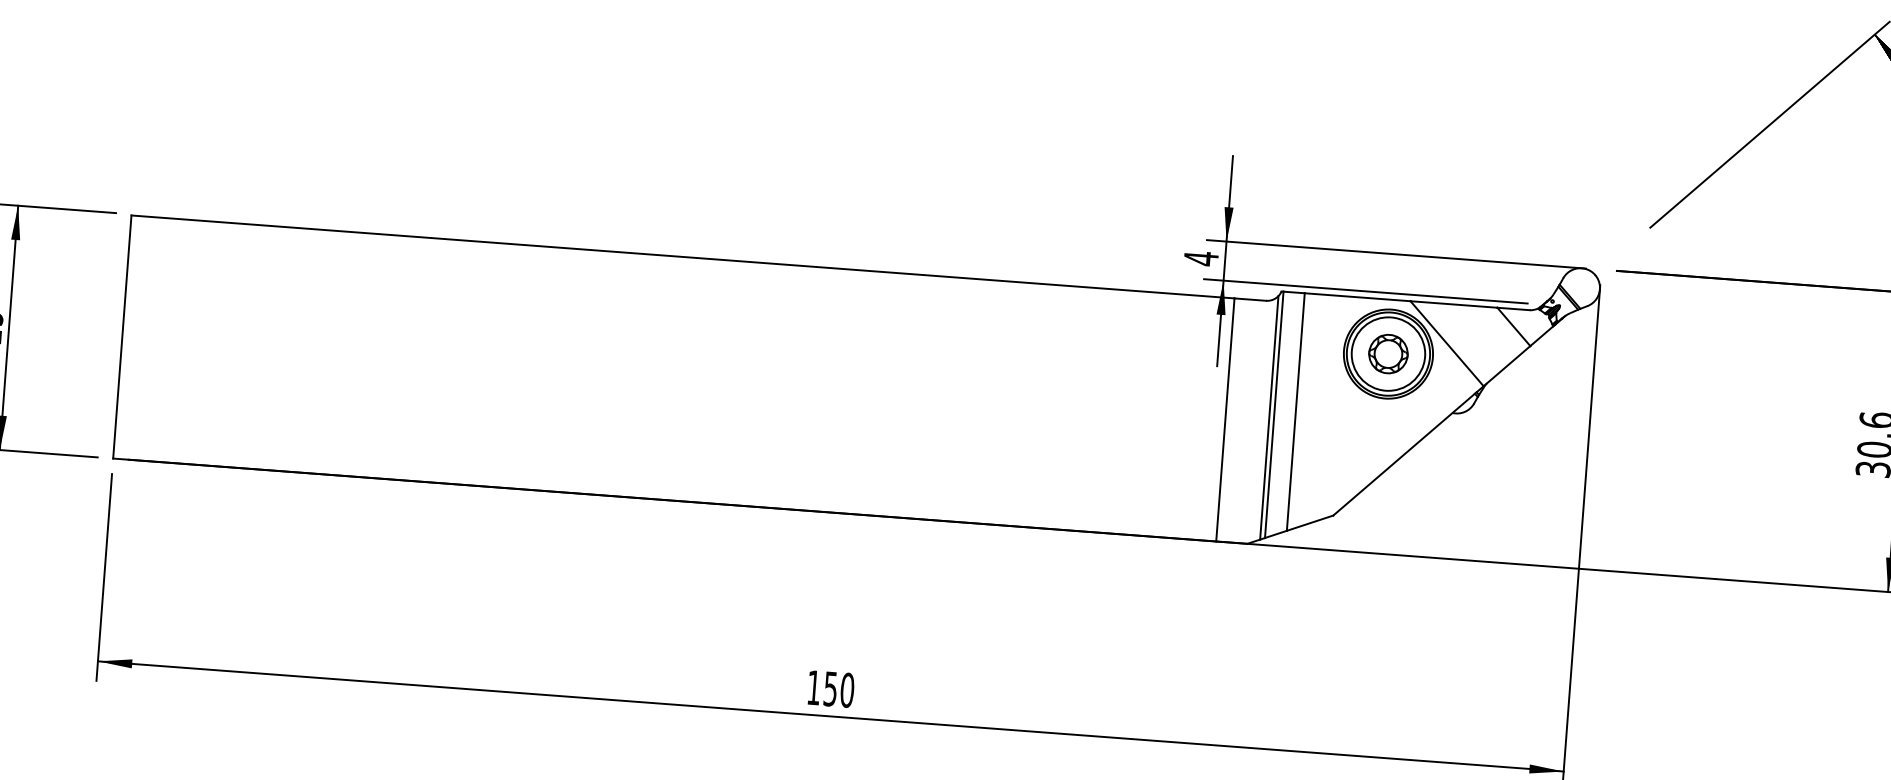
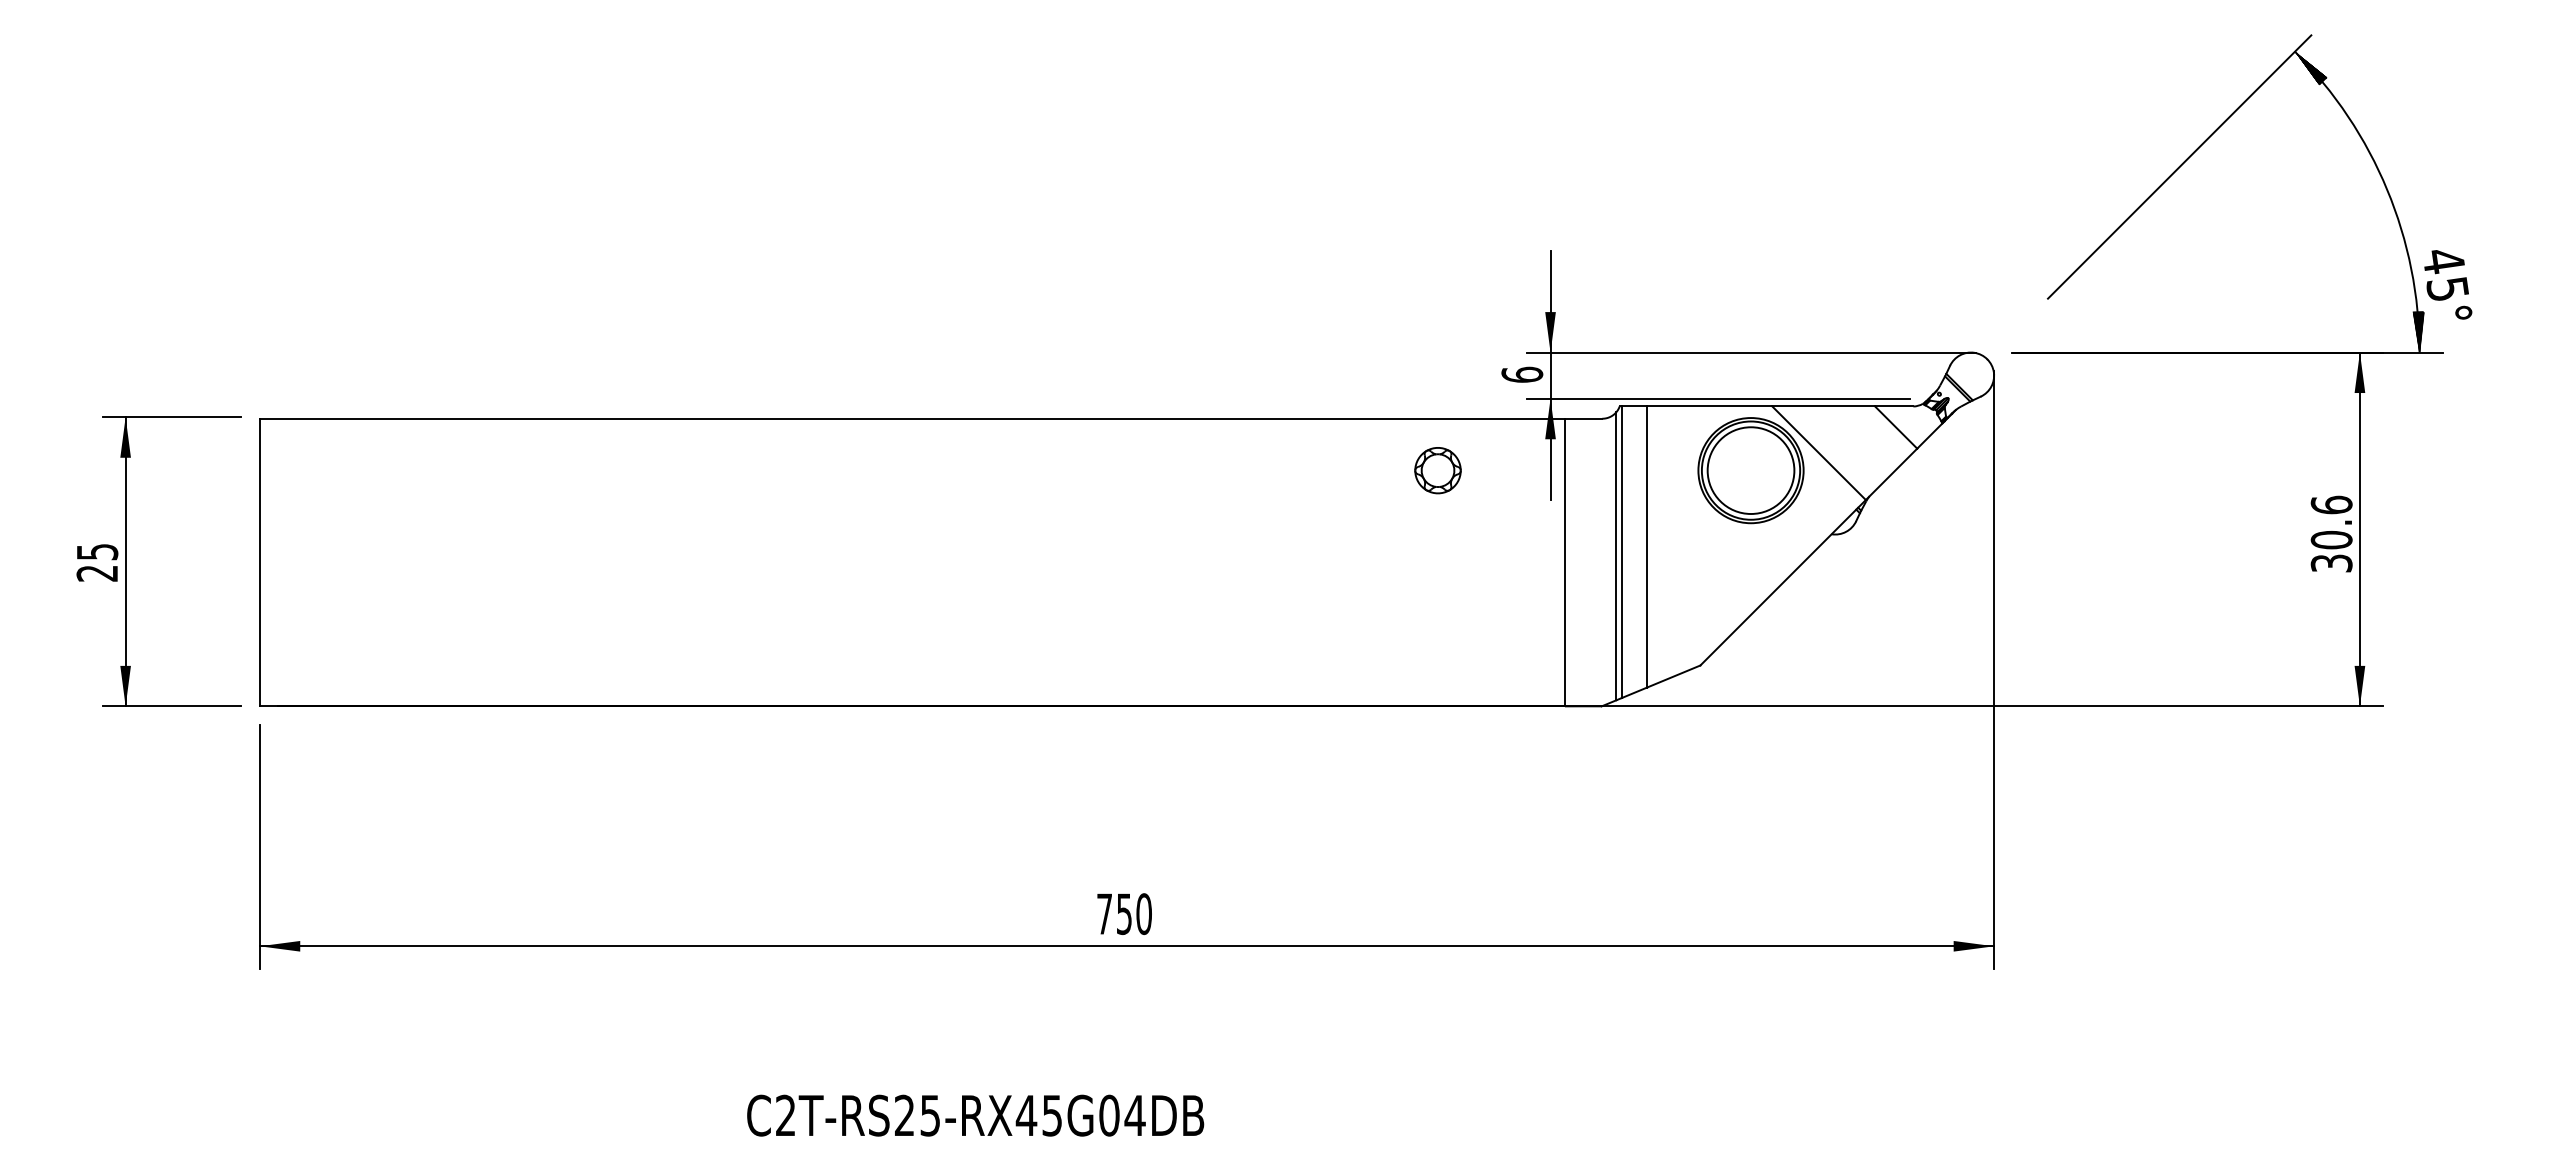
text: (1201, 258) -> (1522, 374), 4 -> 6
part: (1388, 353) -> (1437, 470), moved
text: (813, 687) -> (1104, 913), 150 -> 750

